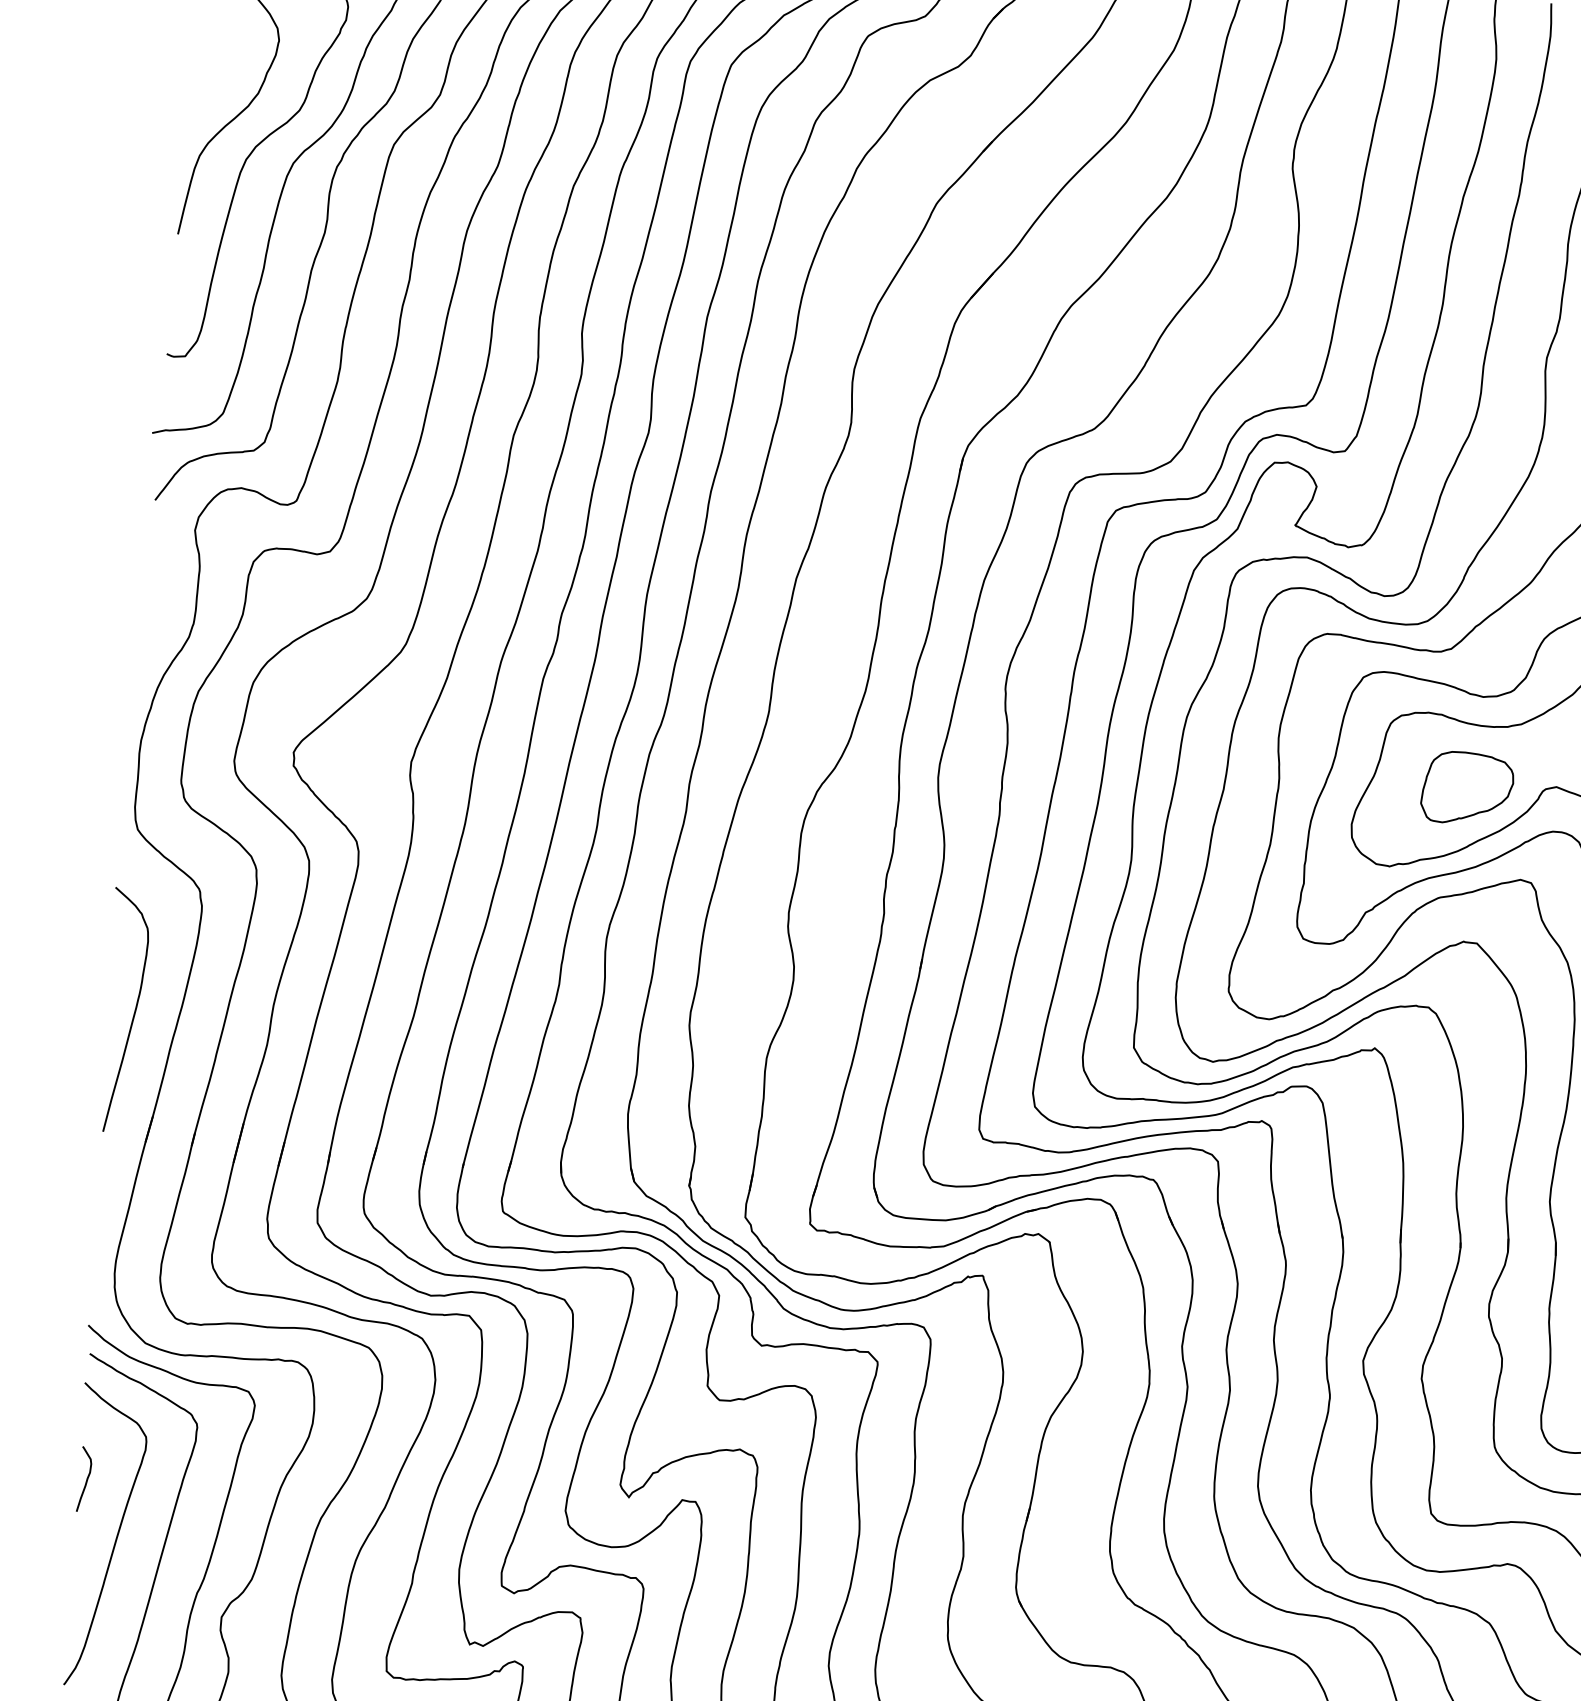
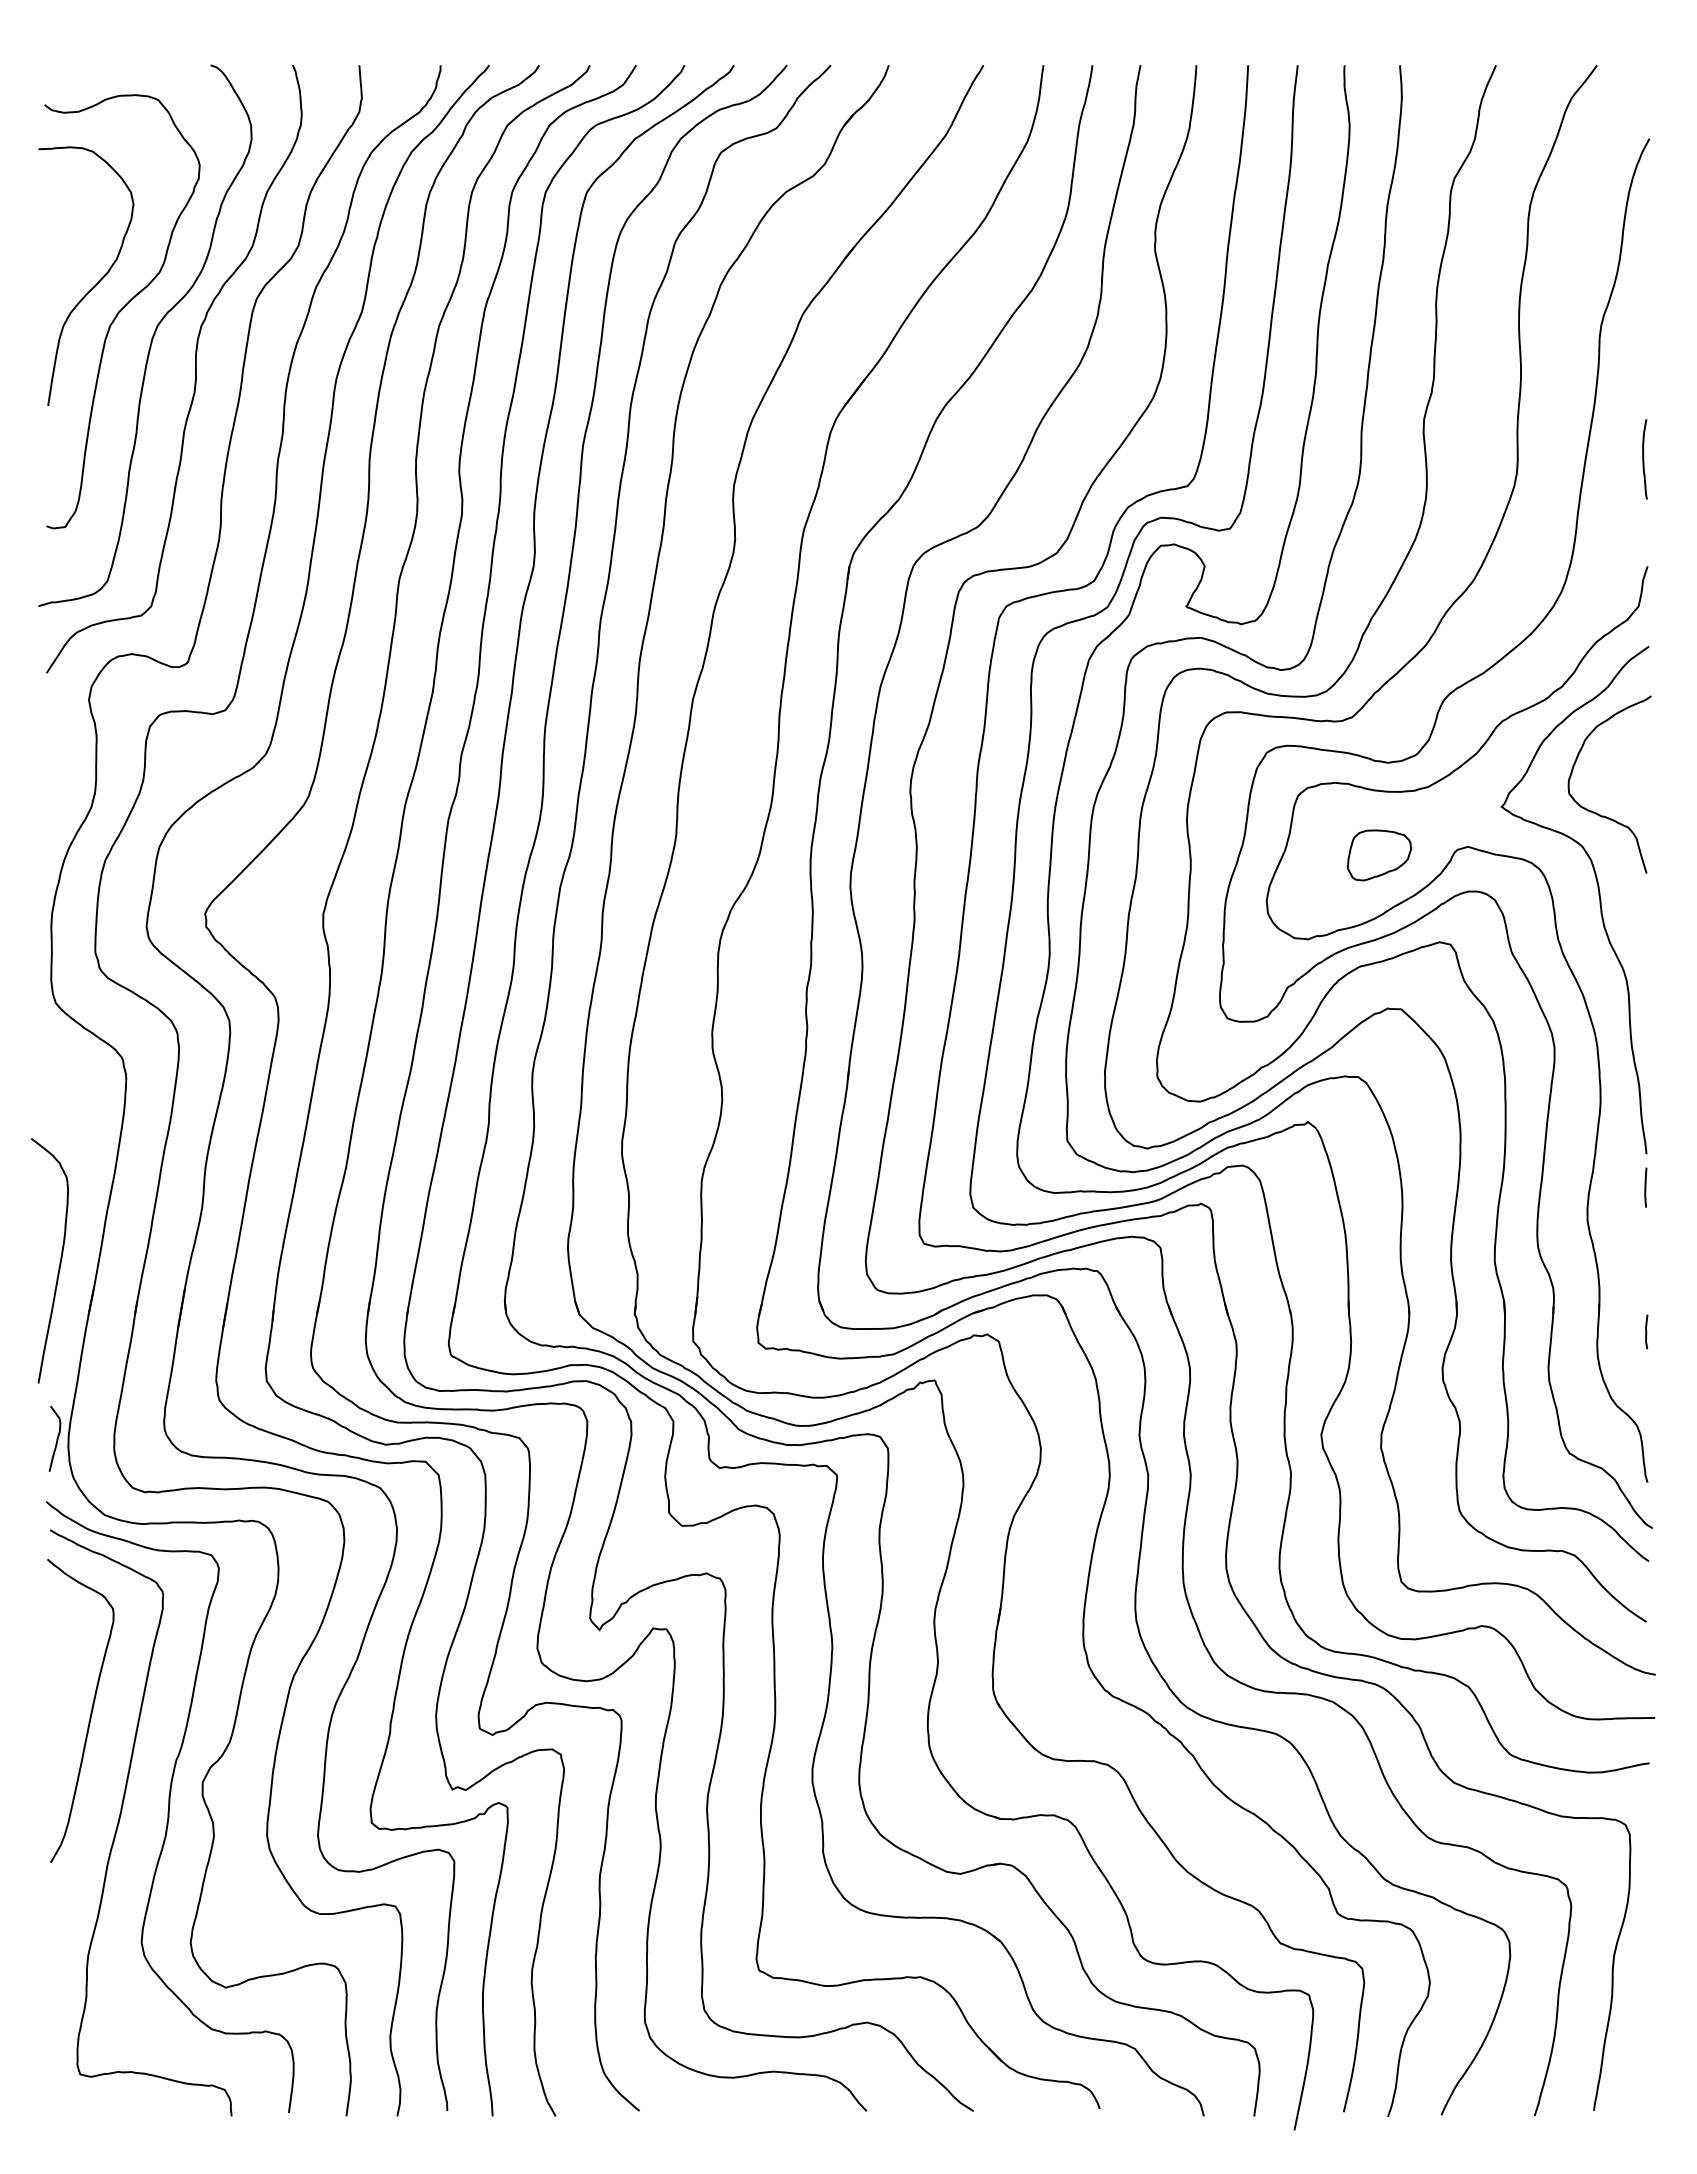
part: (1467, 788) -> (1379, 855), size x0.7
curve: (133, 1012) -> (59, 1261), moved
curve: (86, 1479) -> (56, 1438), moved

